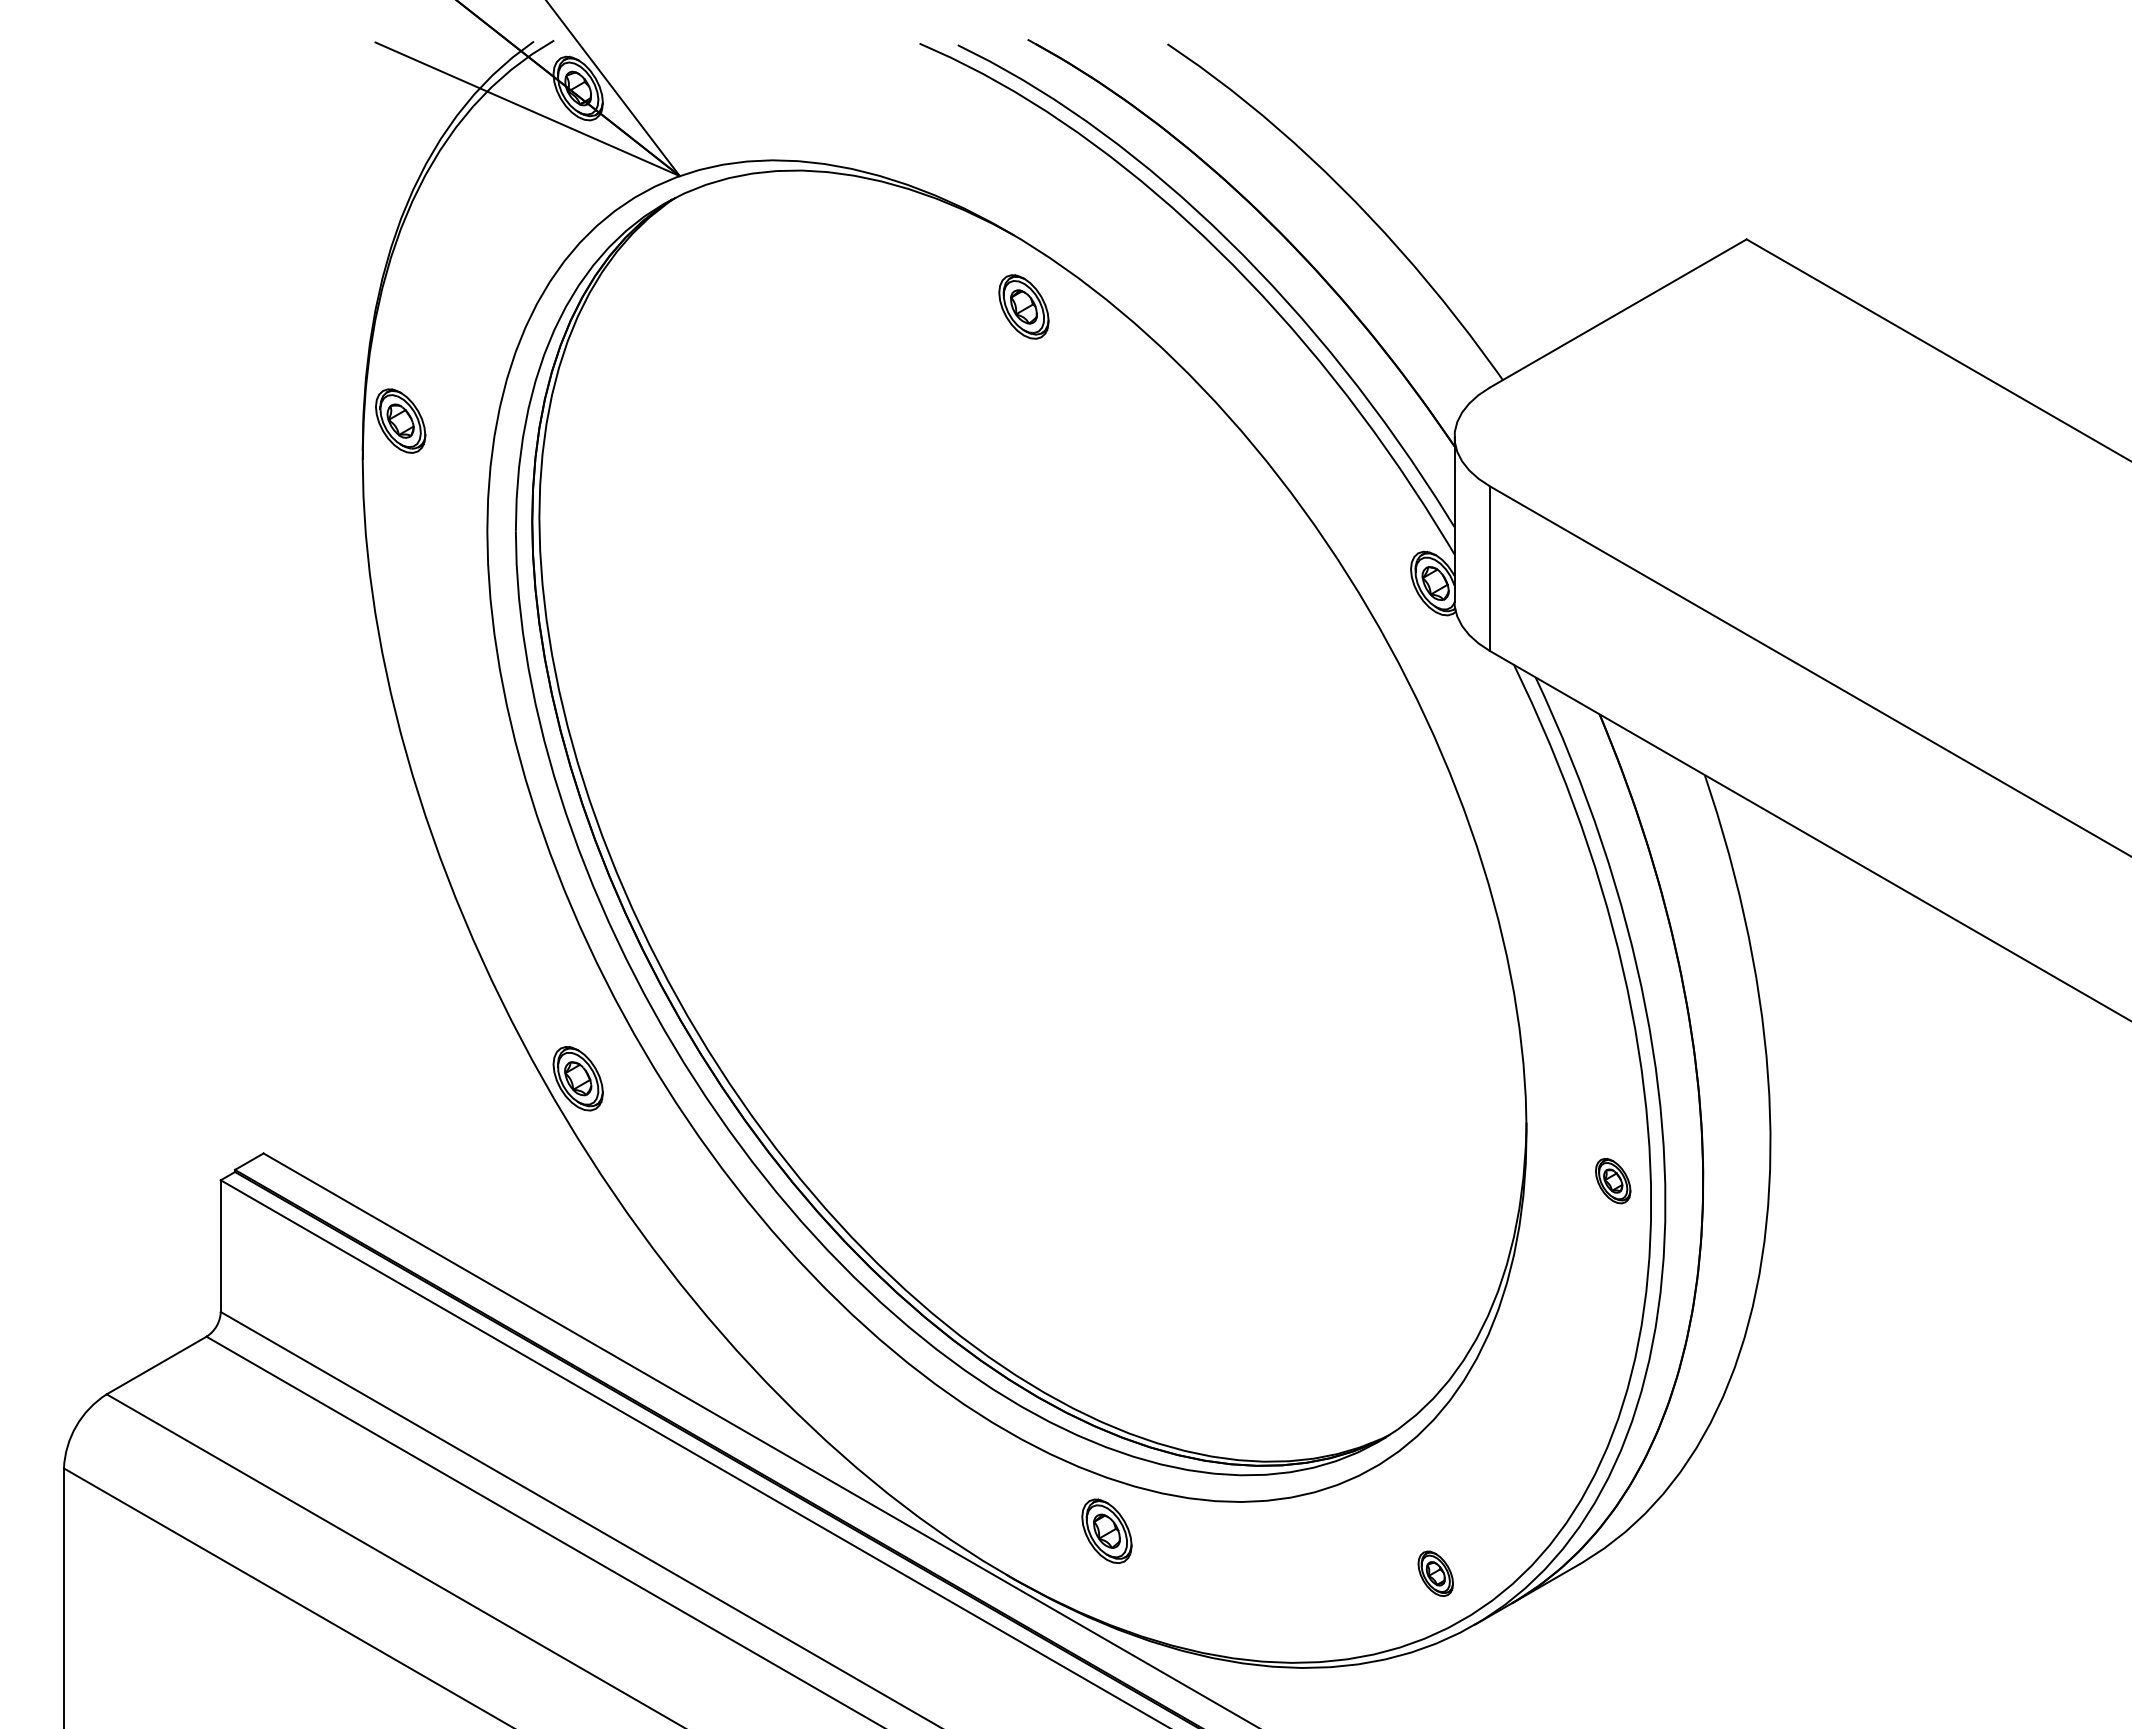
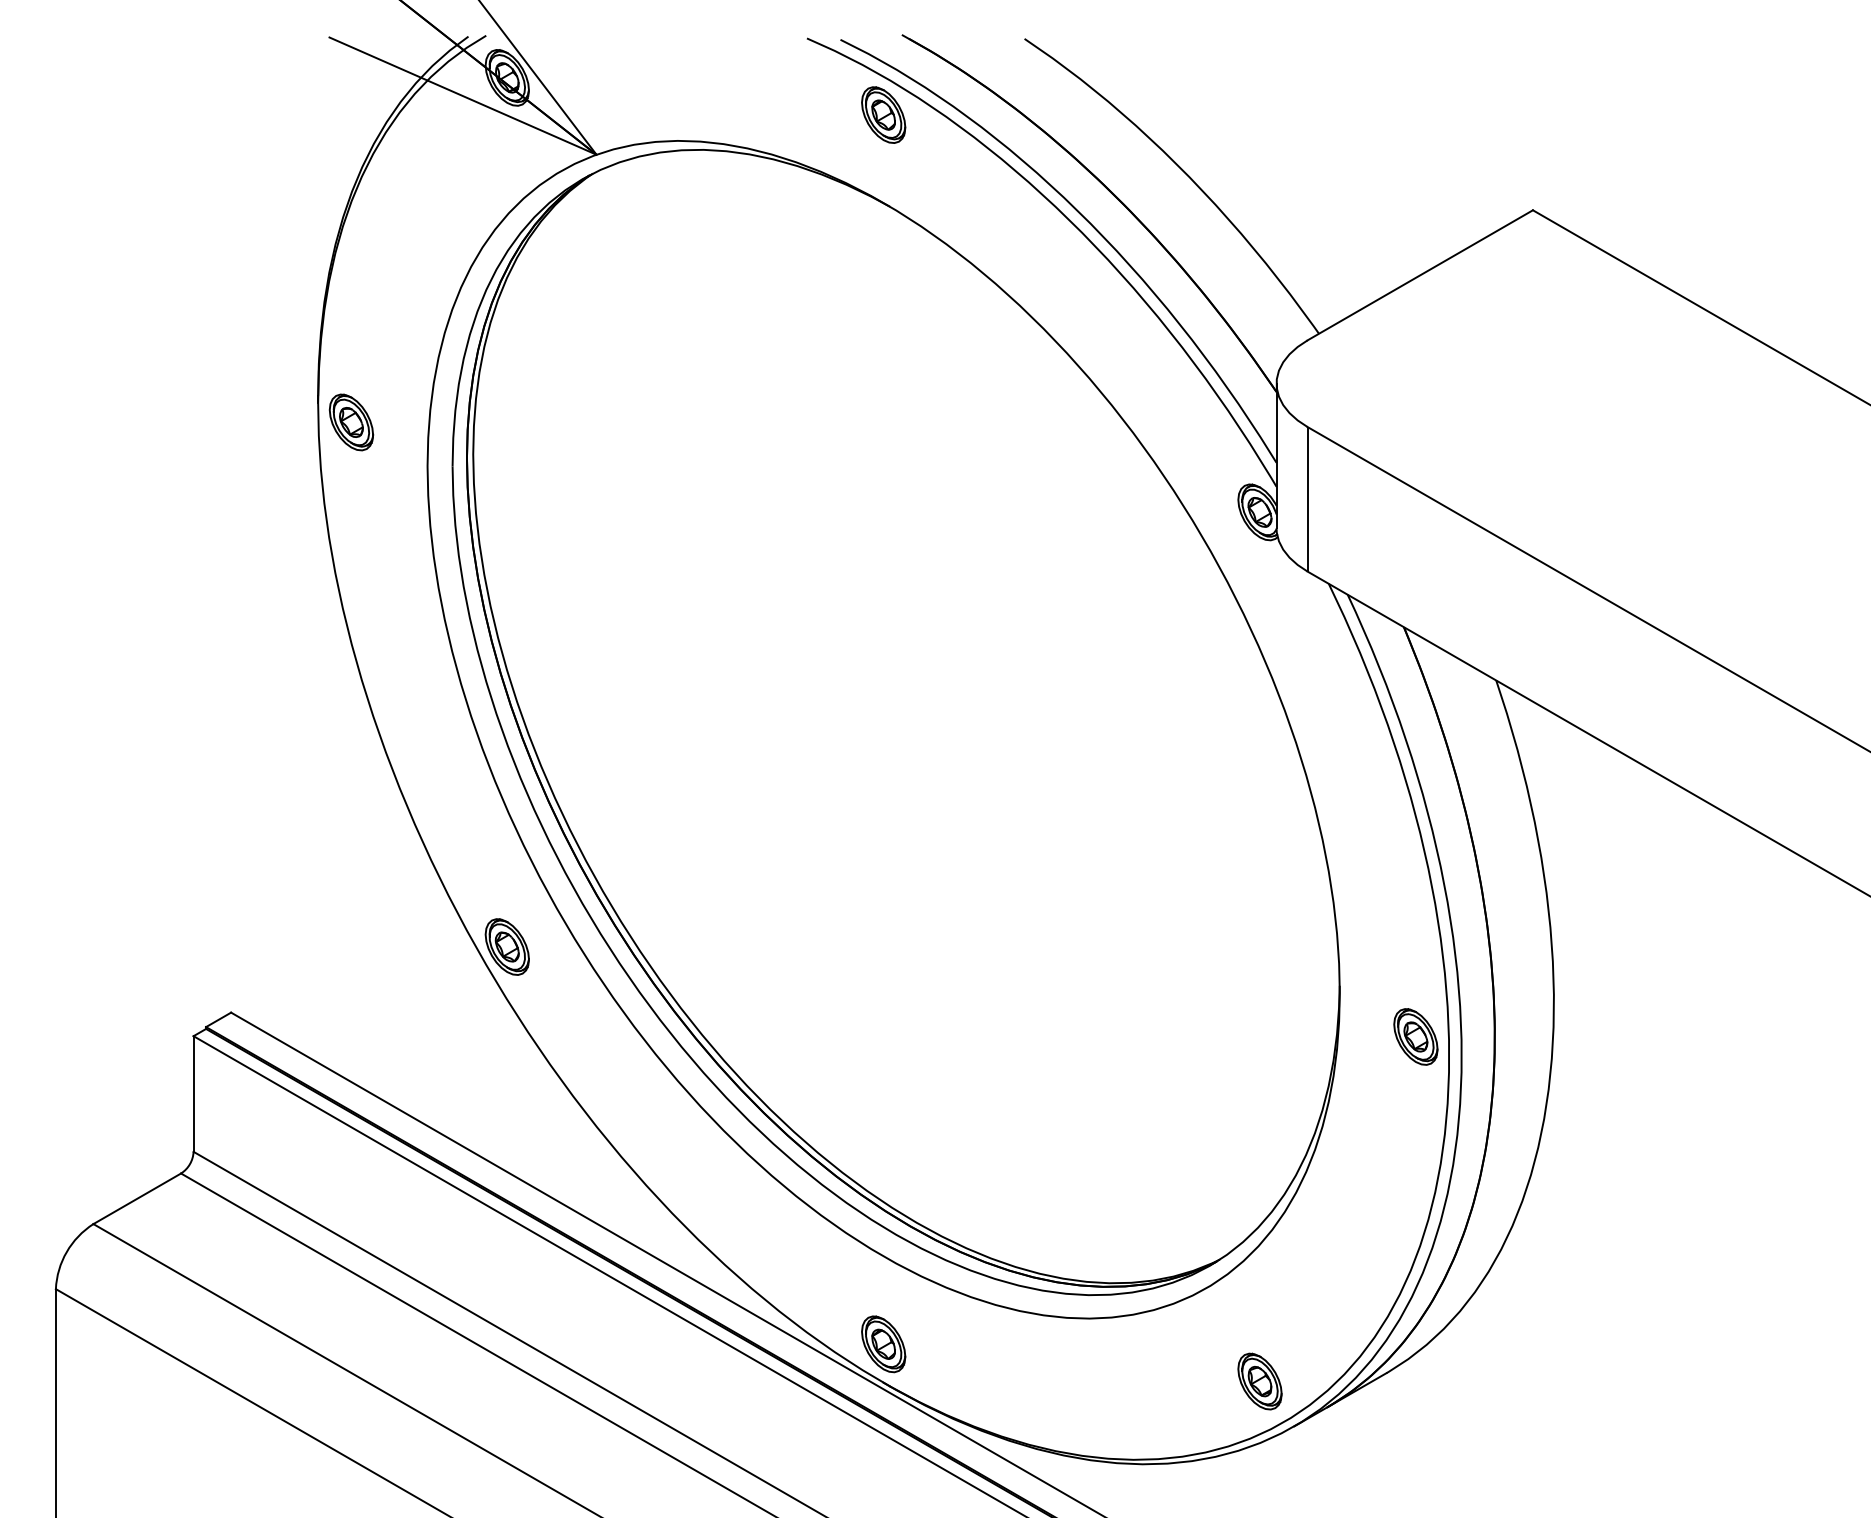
part: (1023, 306) -> (883, 114), moved
part: (400, 420) -> (351, 421), moved
part: (1612, 1180) -> (1415, 1036), size x1.43
part: (1106, 1530) -> (883, 1343), moved
part: (1435, 1573) -> (1259, 1381), size x1.43

